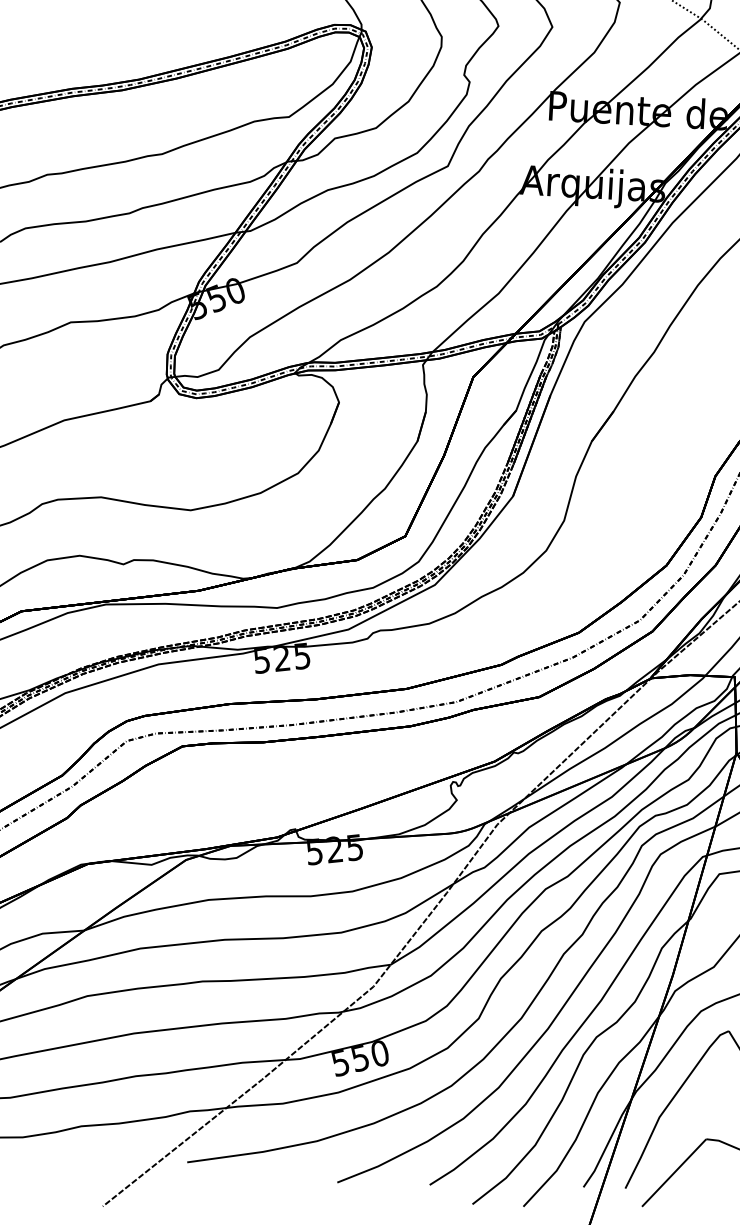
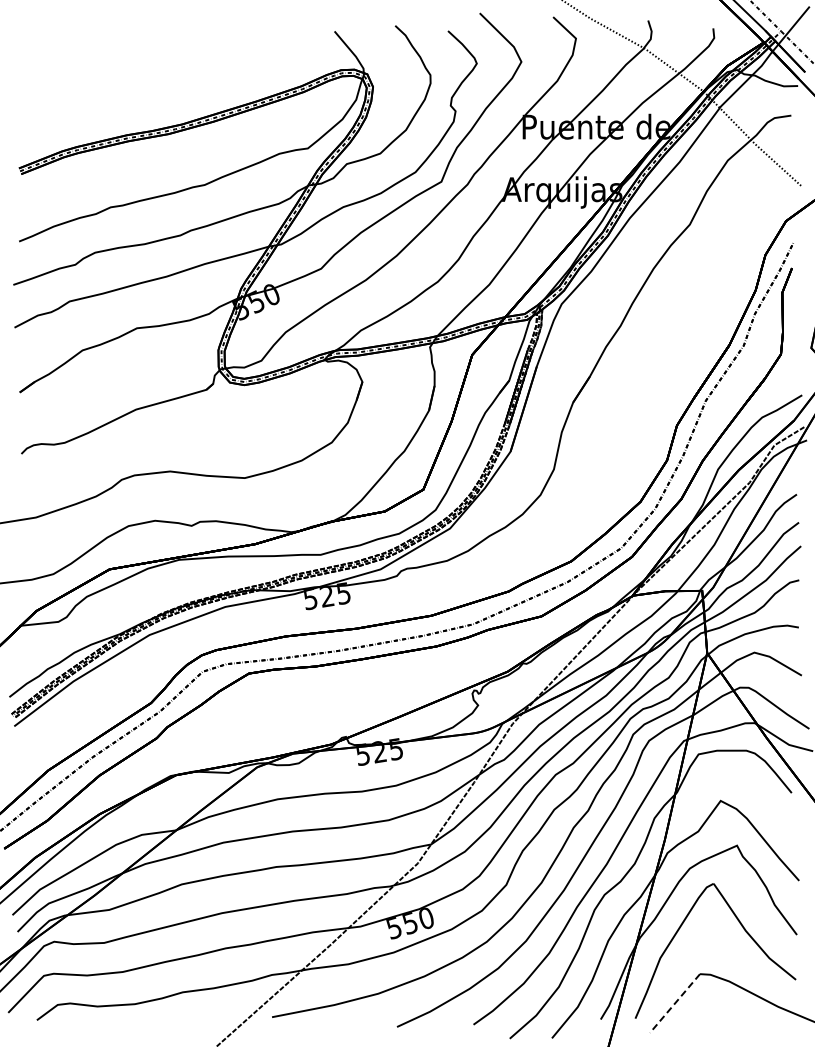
line: (674, 1173) -> (675, 1003), solid -> dashed

